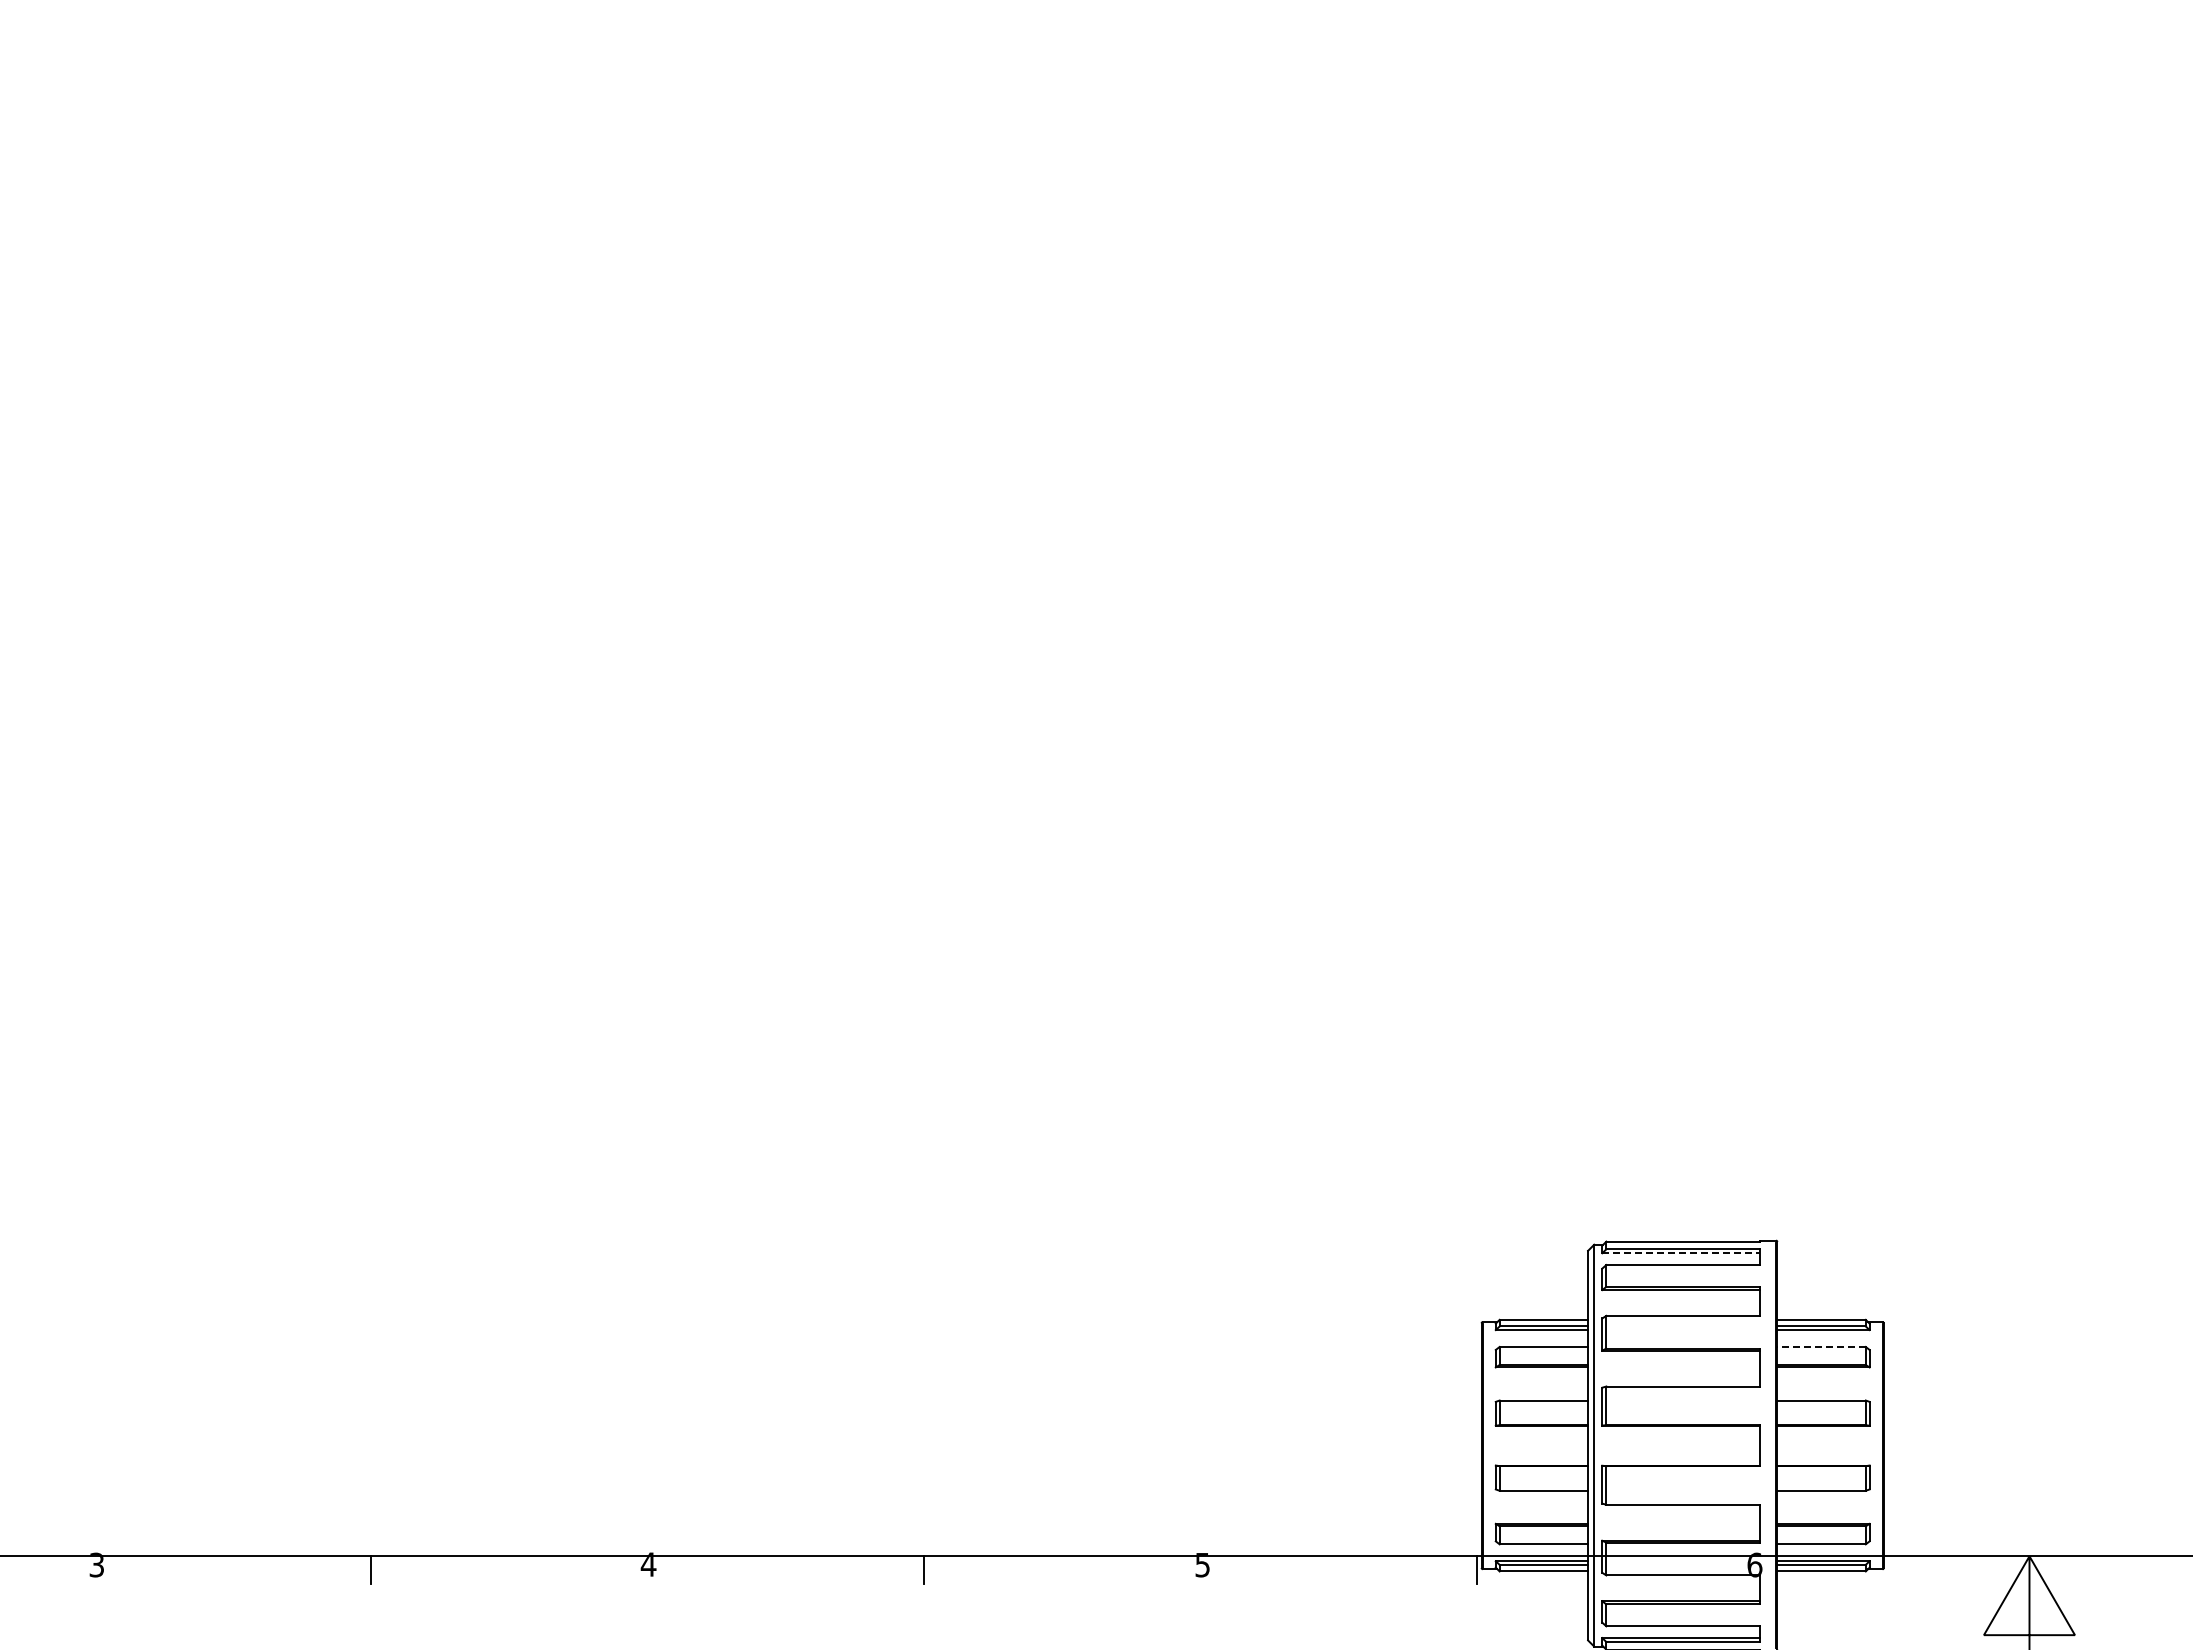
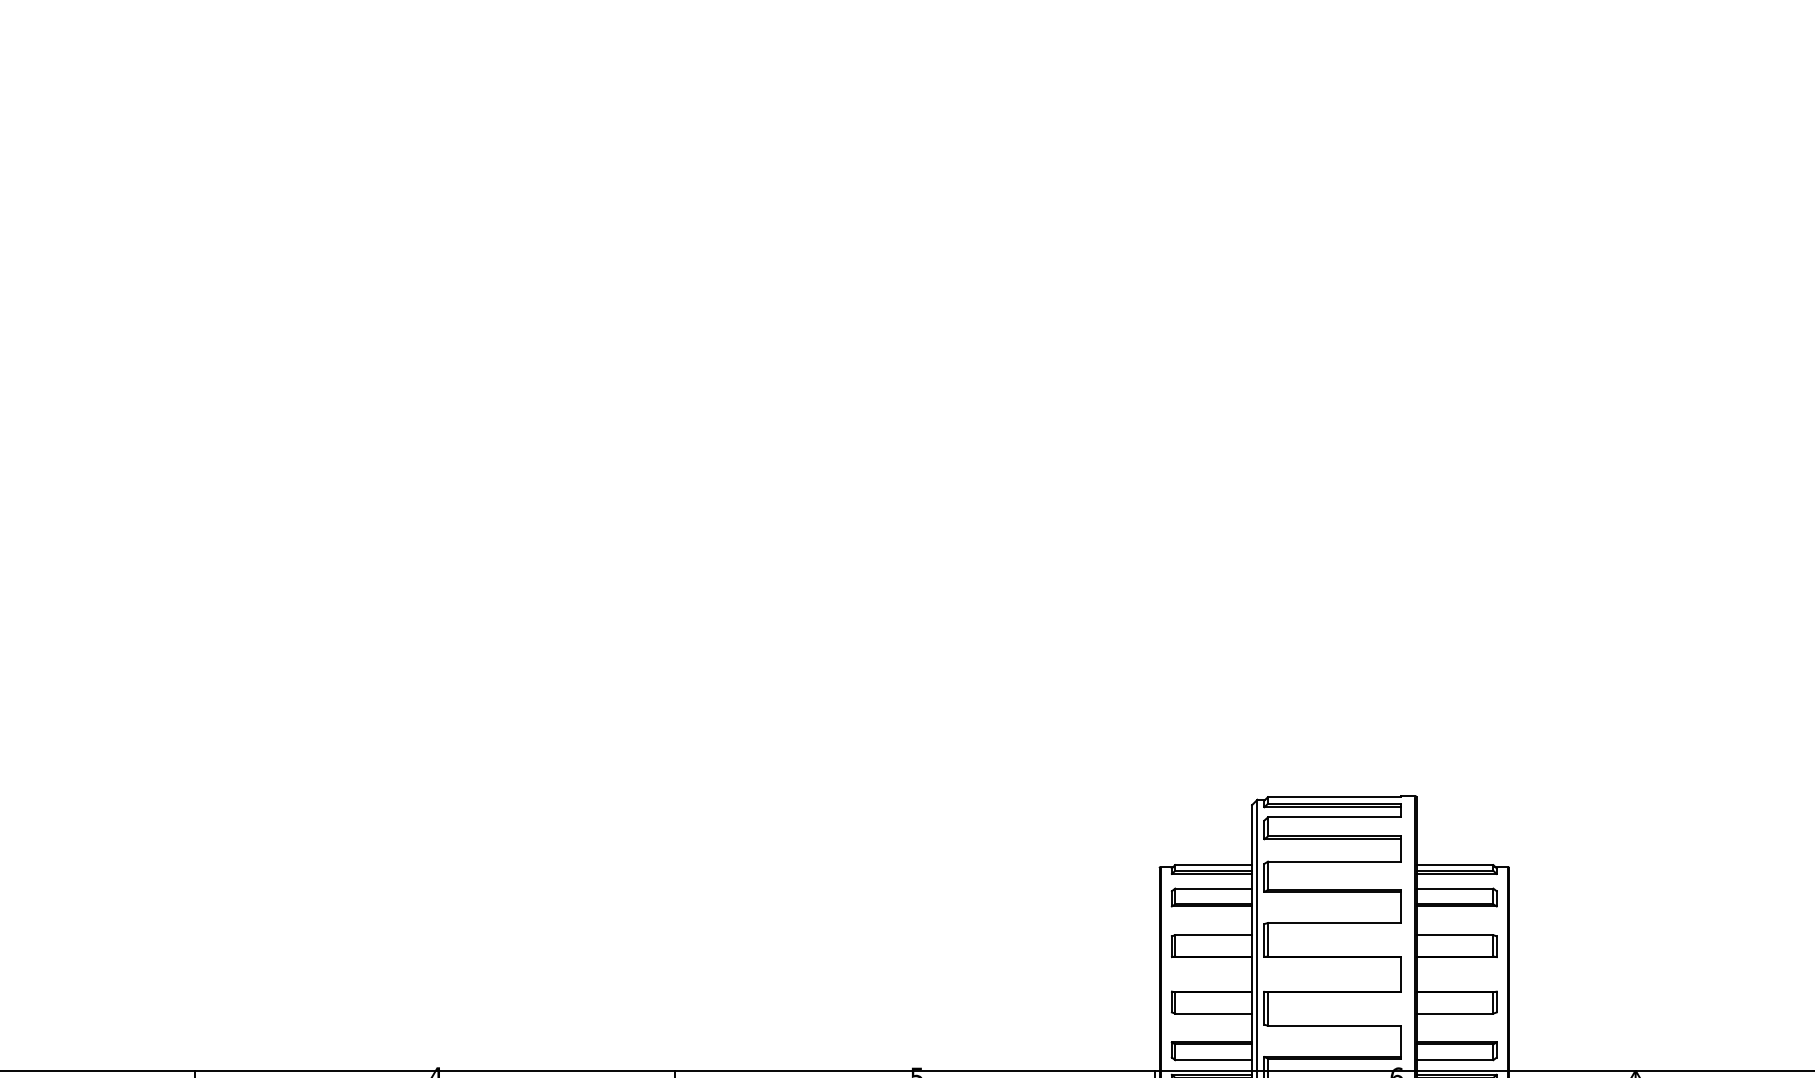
line: (1681, 1253) -> (1333, 807), dashed -> solid
line: (1821, 1346) -> (1454, 888), dashed -> solid

